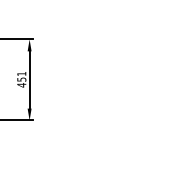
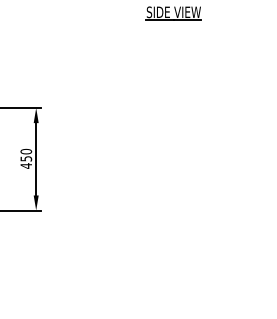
text: (21, 73) -> (26, 151), 451 -> 450

